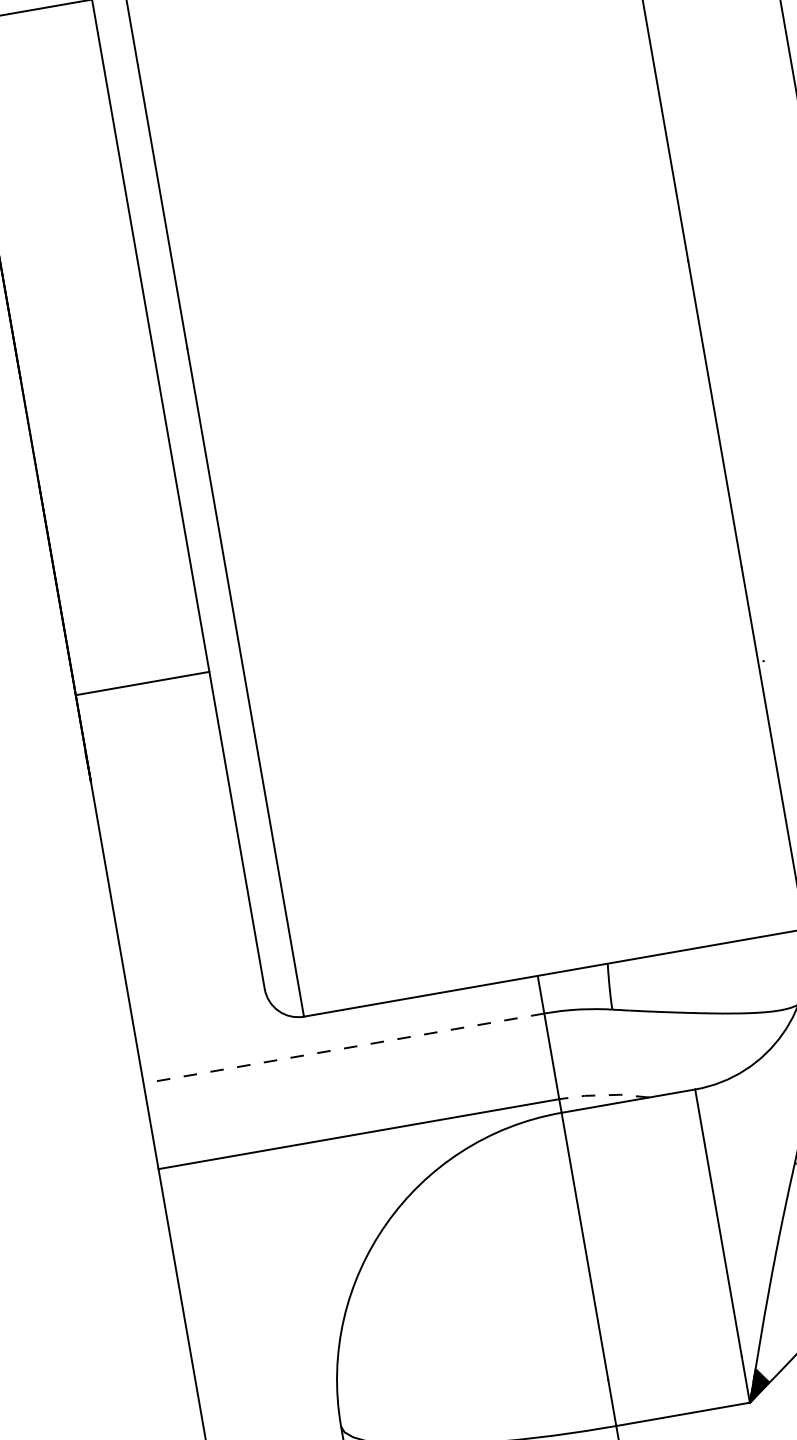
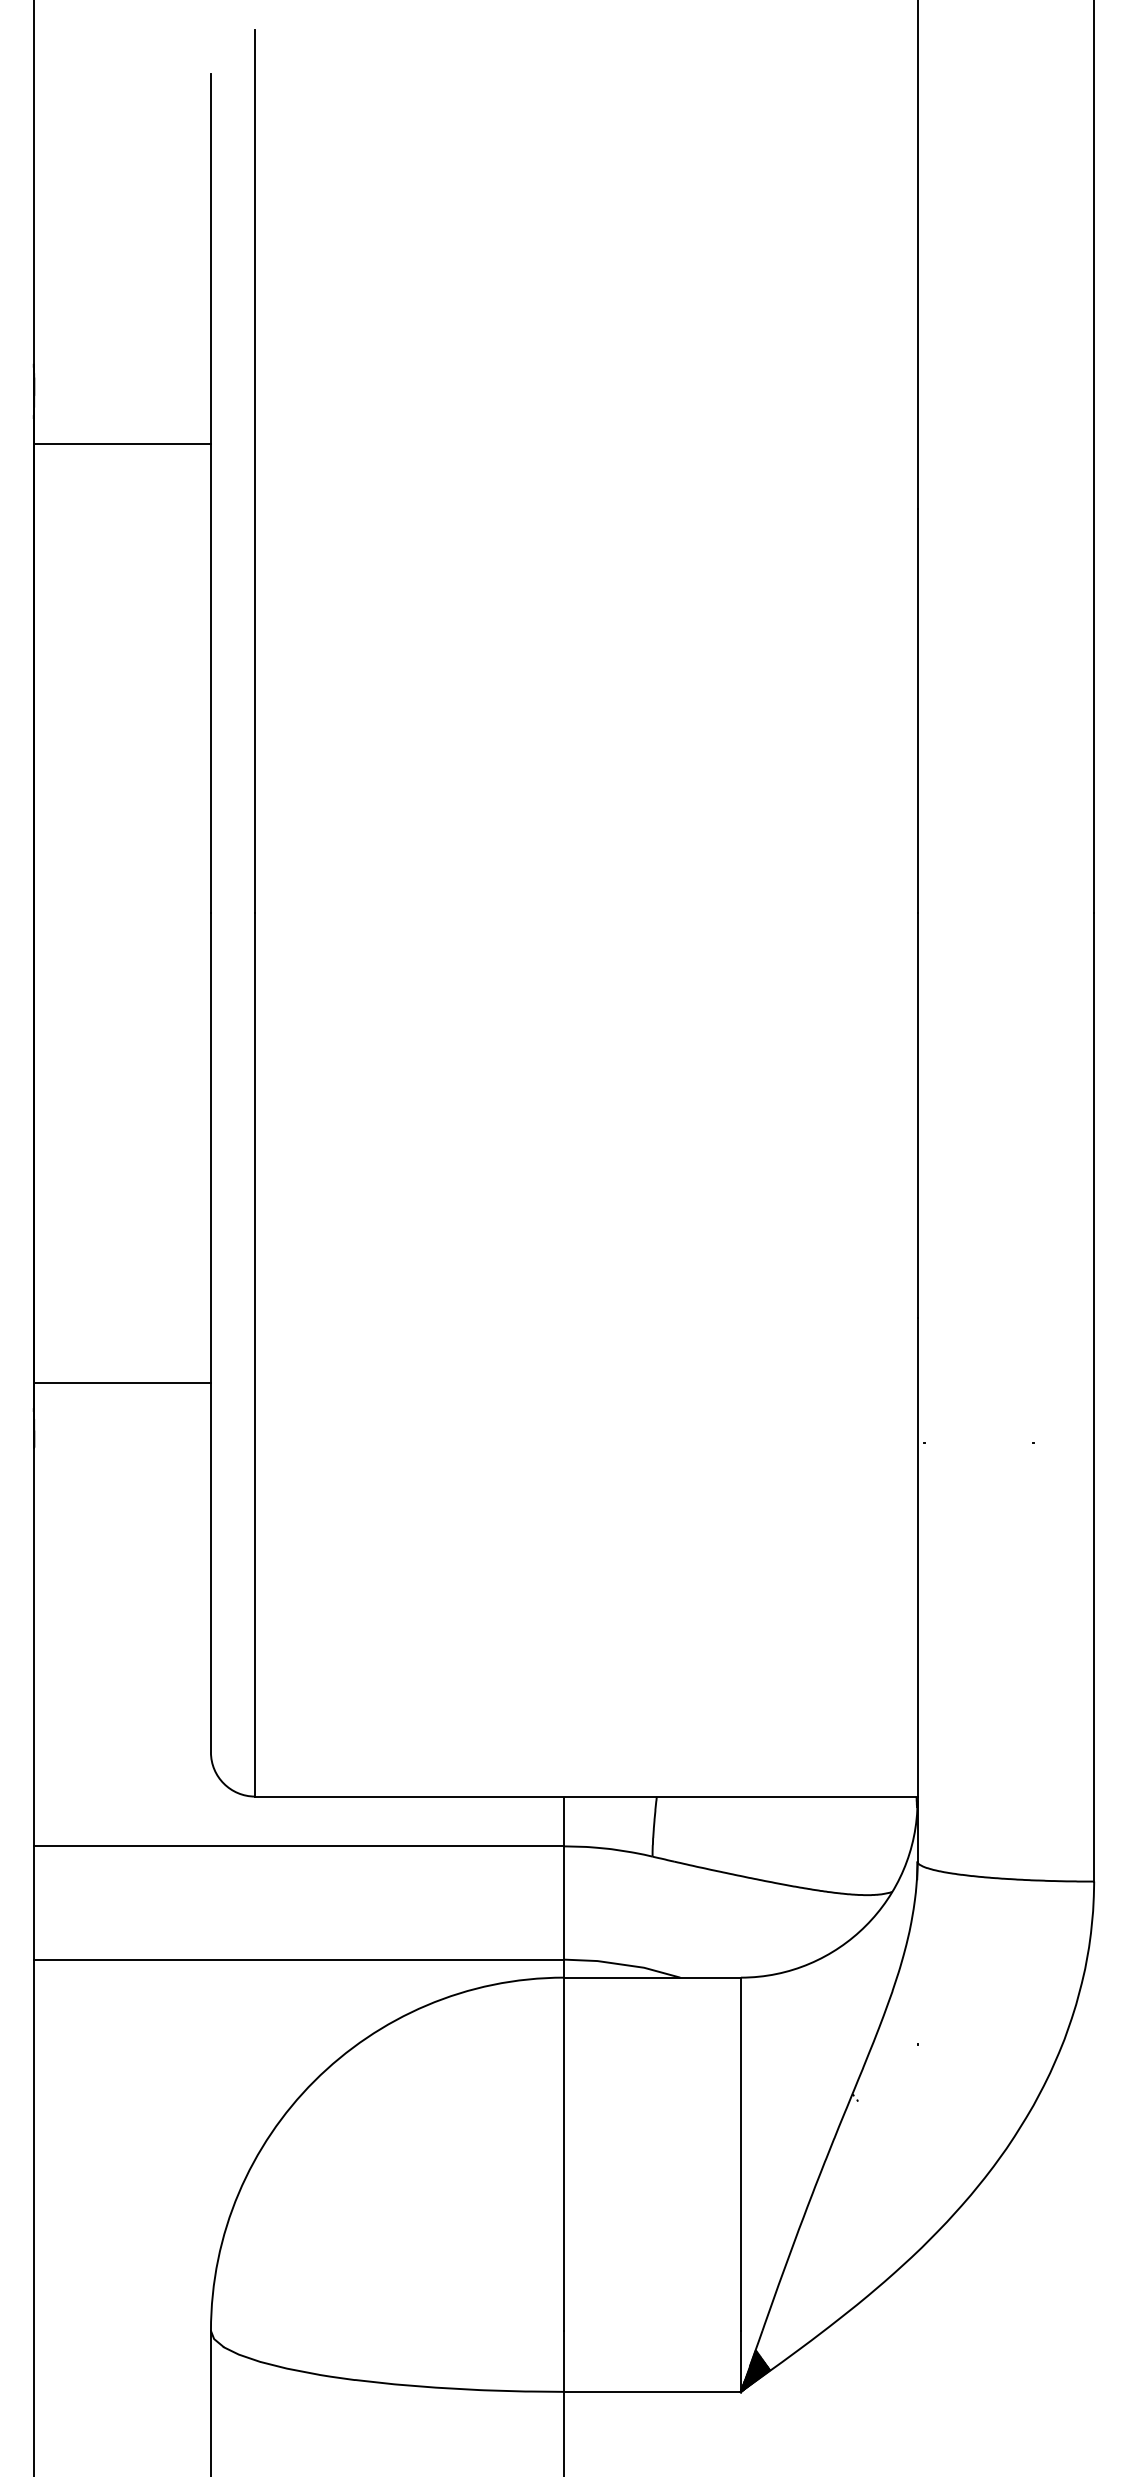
line: (142, 683) -> (122, 1382), moved
line: (344, 1048) -> (299, 1846), dashed -> solid
line: (603, 1095) -> (622, 1964), dashed -> solid

